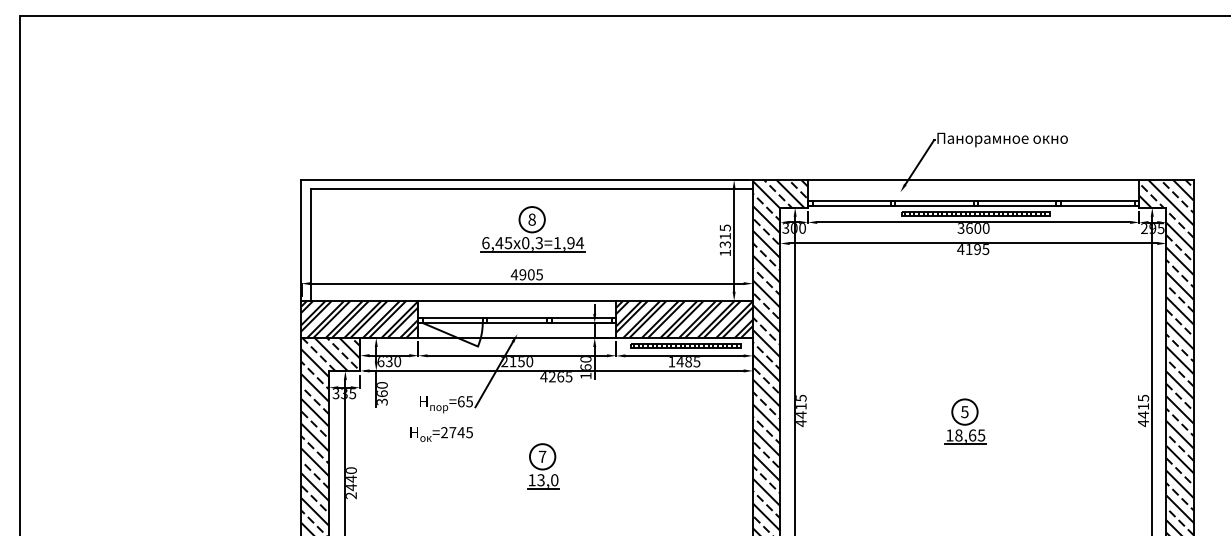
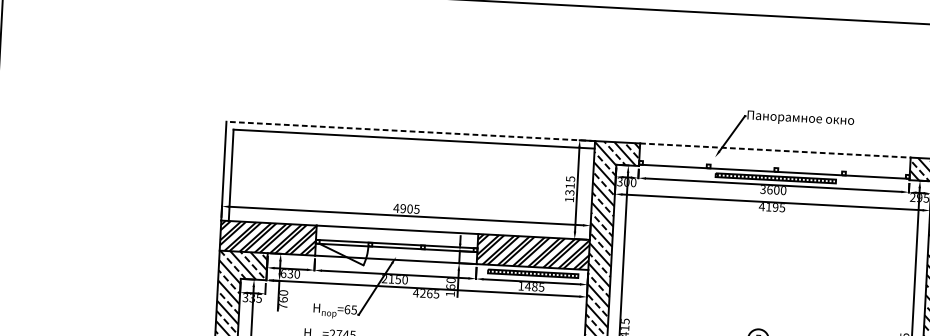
line: (527, 180) -> (411, 131), solid -> dashed
line: (973, 180) -> (775, 150), solid -> dashed
line: (973, 201) -> (774, 168), removed
part: (532, 229) -> (413, 172), removed
text: (382, 401) -> (283, 306), 360 -> 760

